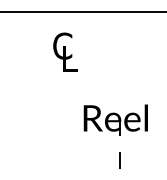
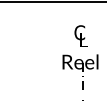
text: (63, 51) -> (80, 35), moved

